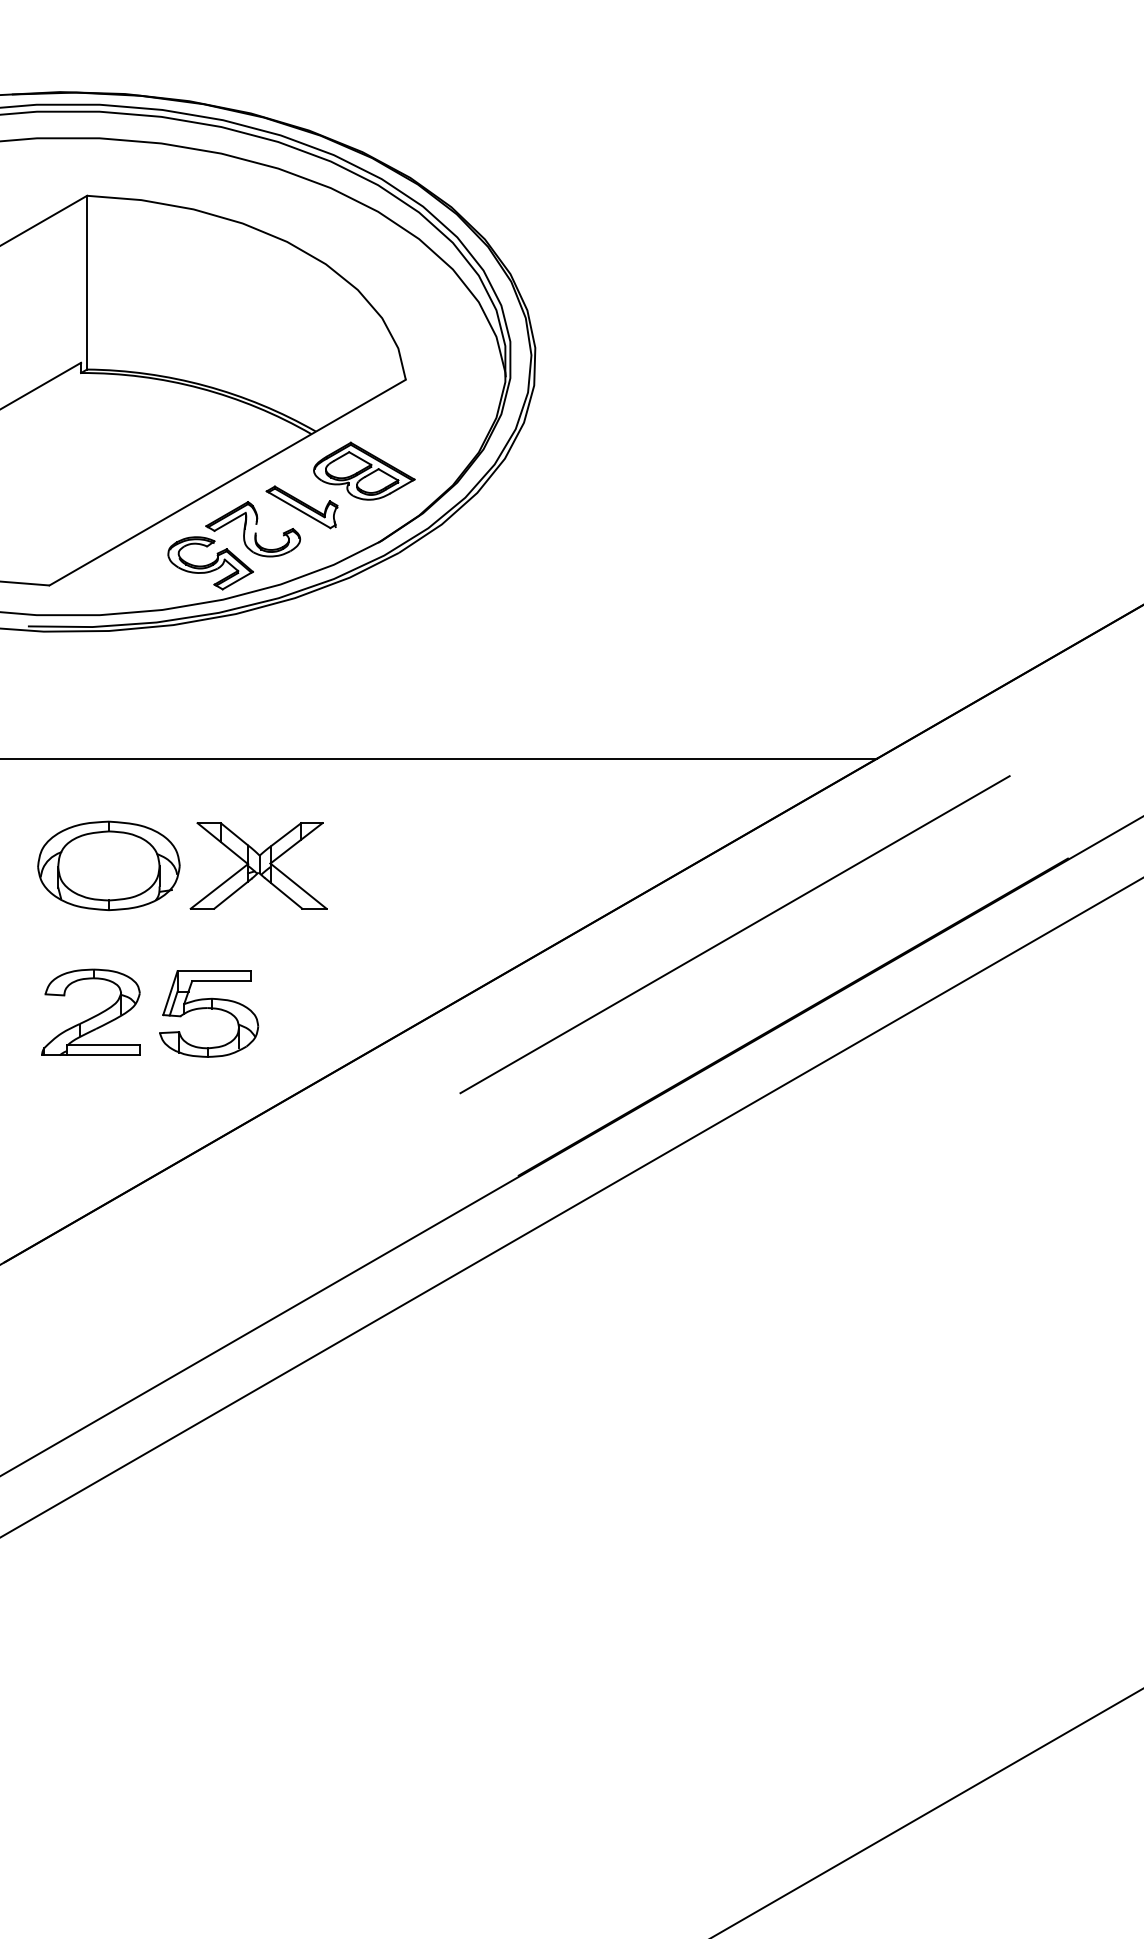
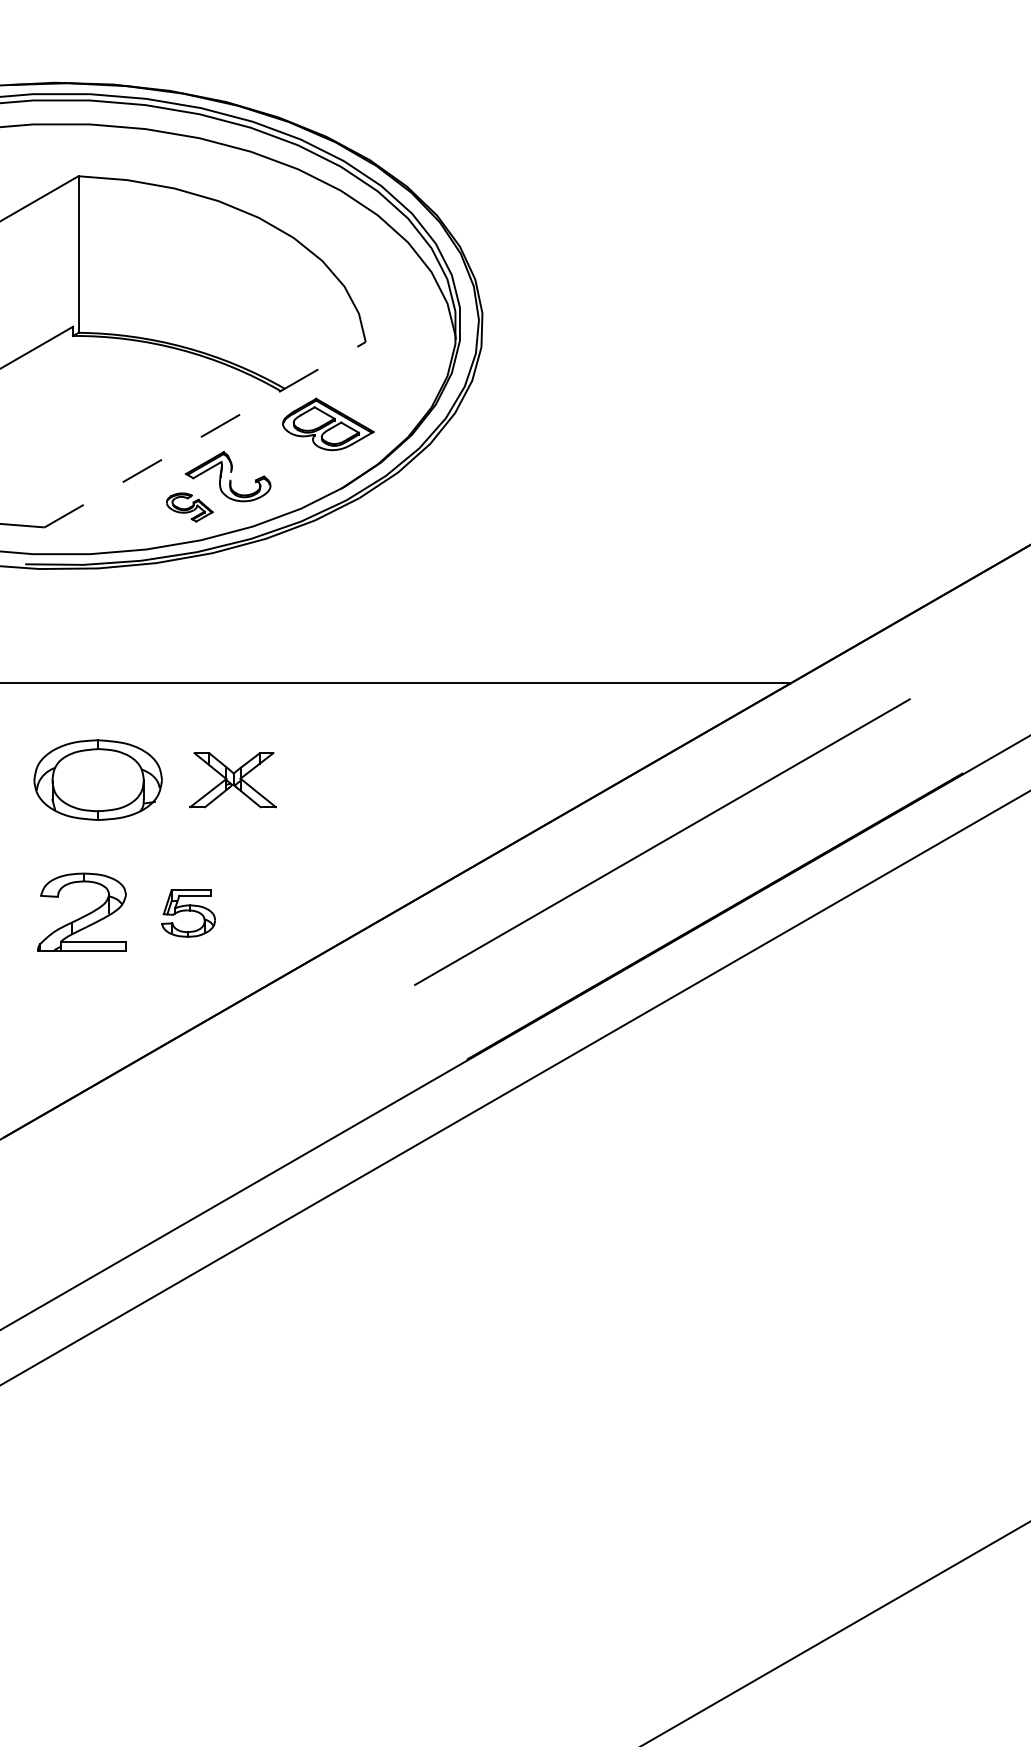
line: (227, 482) -> (205, 434), solid -> dashed
part: (301, 507) -> (271, 457), removed
part: (210, 563) -> (189, 507), size x0.6
part: (258, 865) -> (232, 779), size x0.7
part: (209, 1013) -> (188, 913), size x0.6

